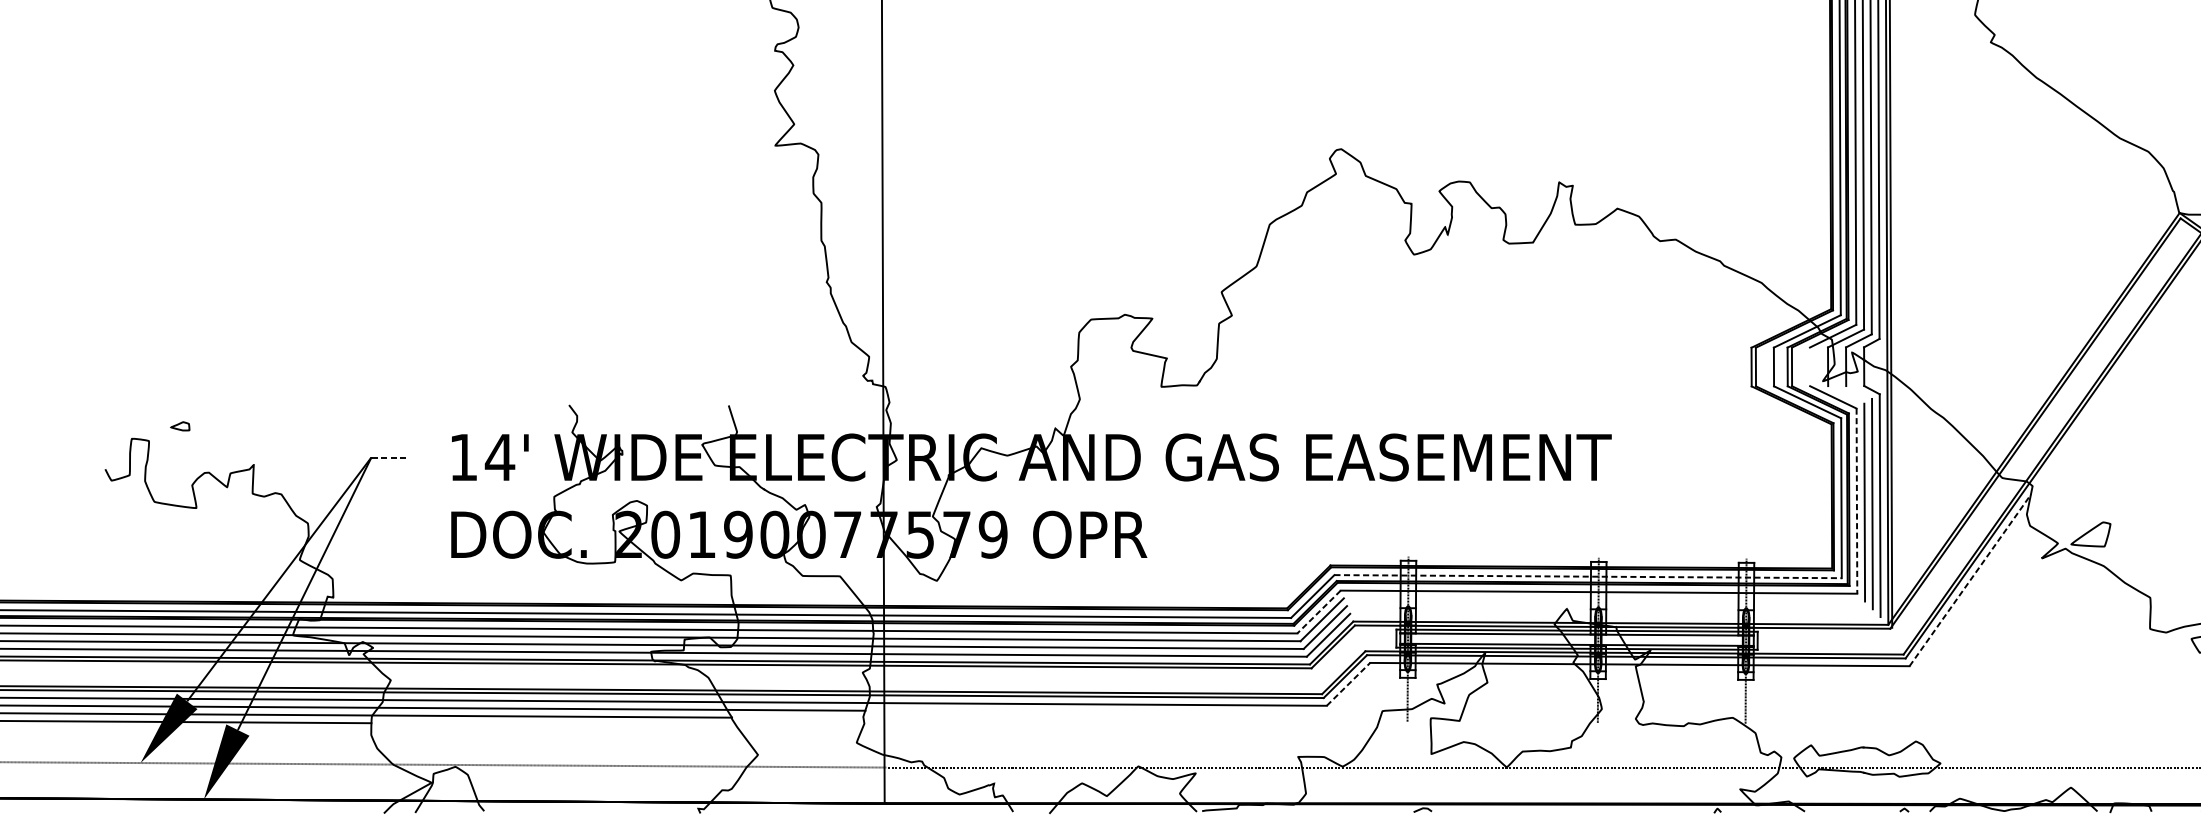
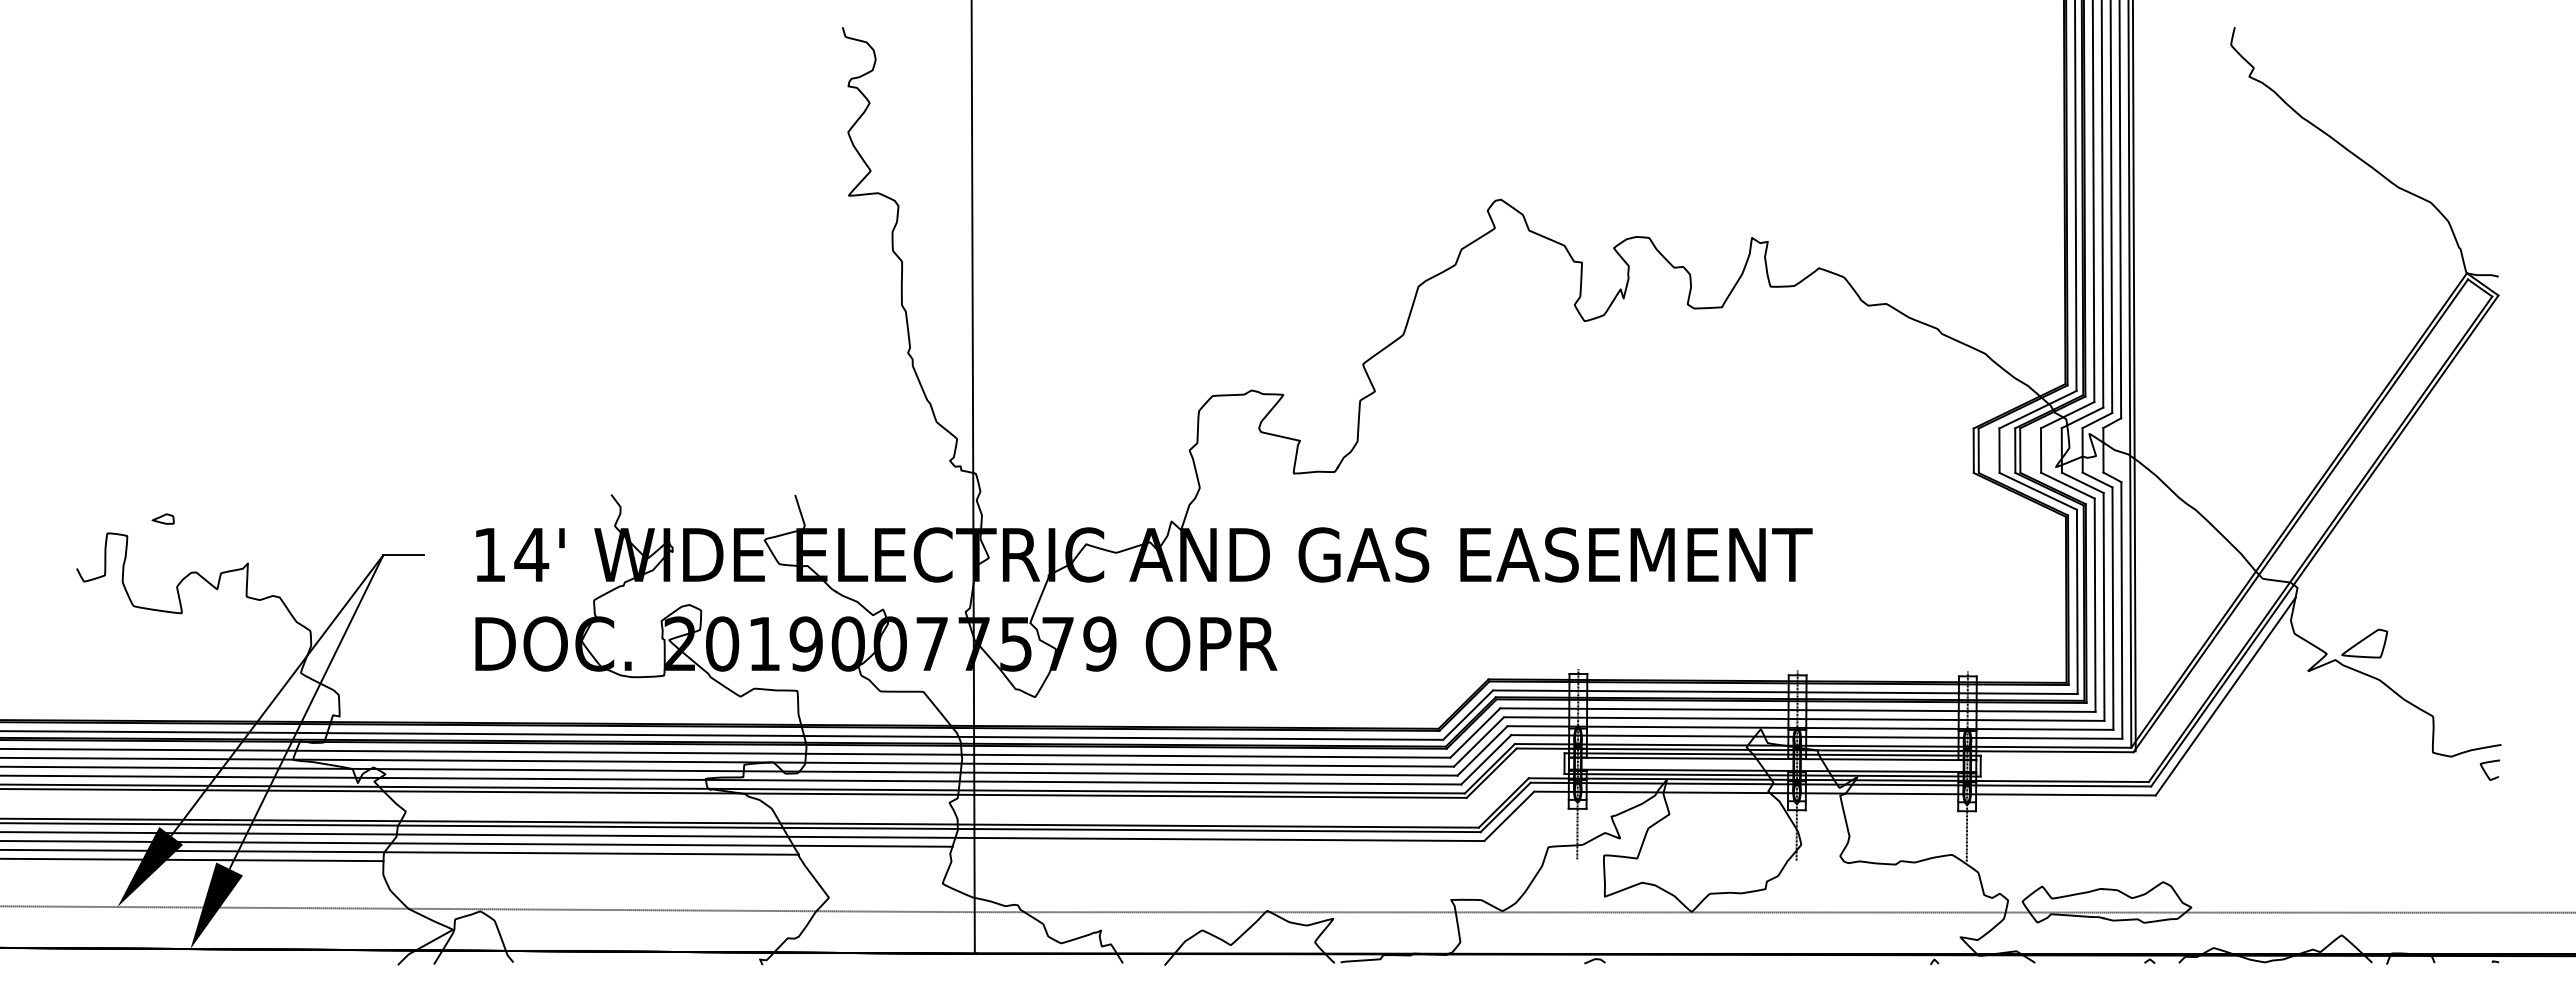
line: (1809, 366) -> (2040, 450), added
line: (1859, 392) -> (2097, 479), added
line: (1846, 394) -> (2082, 482), added
line: (389, 457) -> (404, 554), dashed -> solid
line: (1857, 501) -> (2095, 605), dashed -> solid
line: (1588, 576) -> (1785, 692), dashed -> solid
line: (1970, 580) -> (2226, 696), dashed -> solid
line: (1603, 599) -> (1803, 718), added
line: (1609, 607) -> (1810, 727), added
line: (1319, 612) -> (1475, 733), dashed -> solid
line: (1615, 615) -> (1816, 736), added
line: (1348, 684) -> (1509, 816), dashed -> solid

